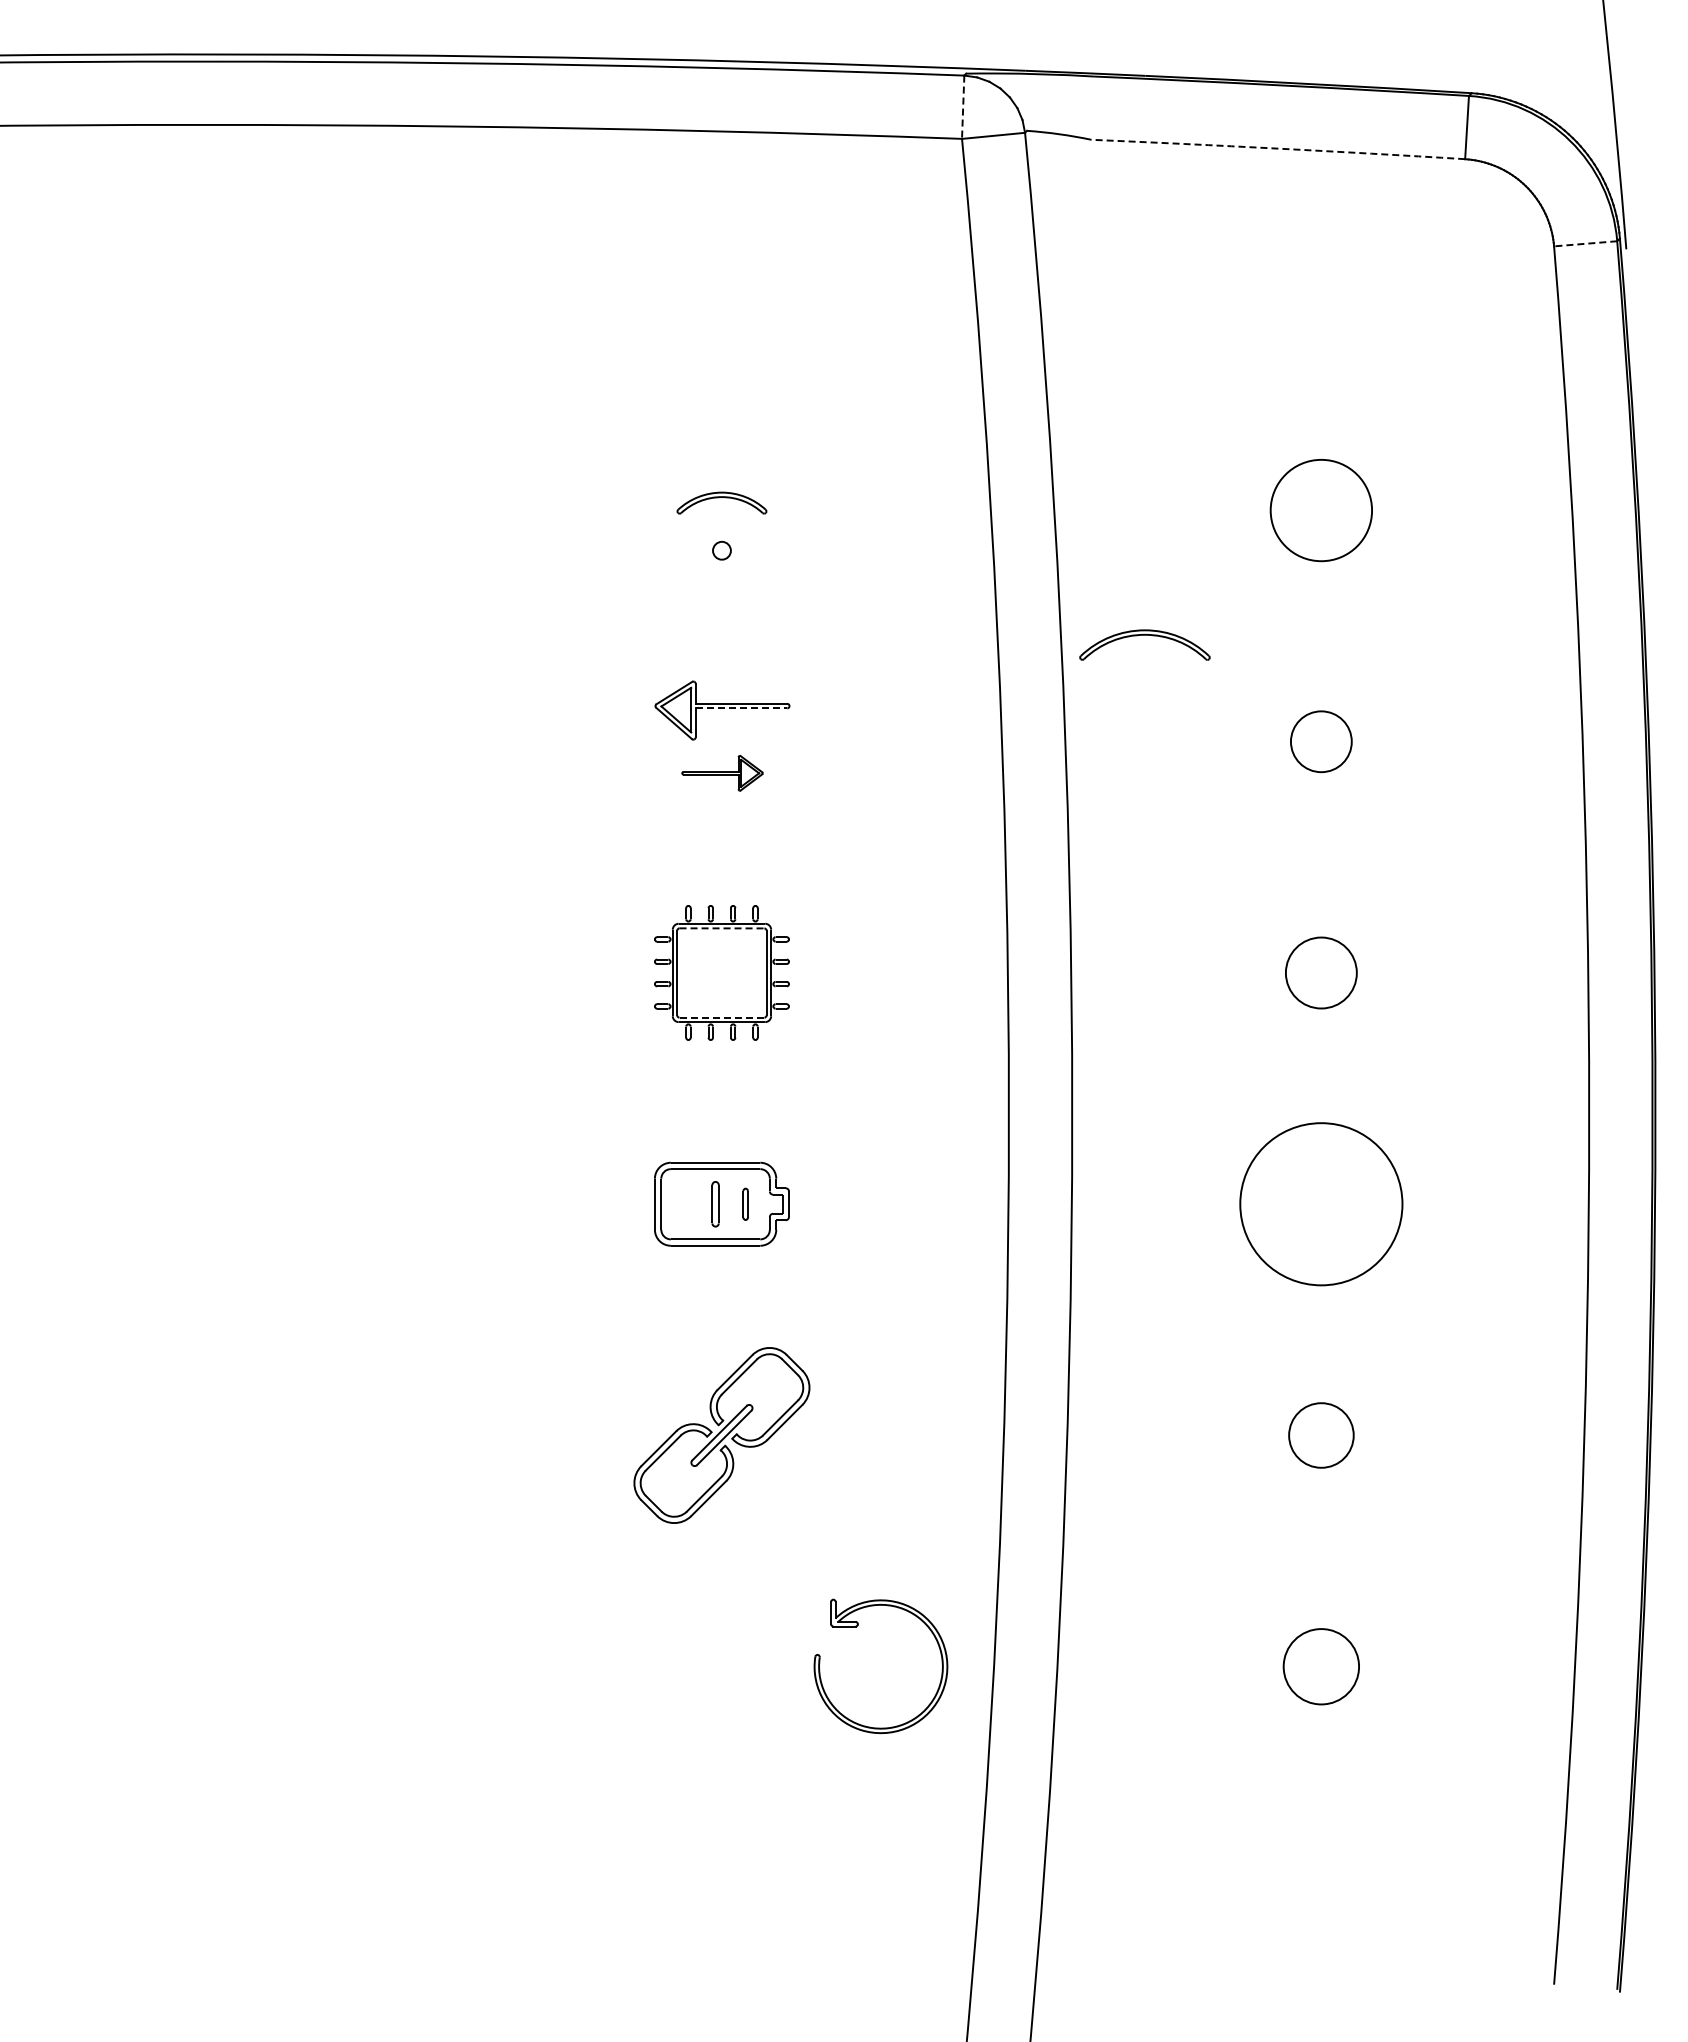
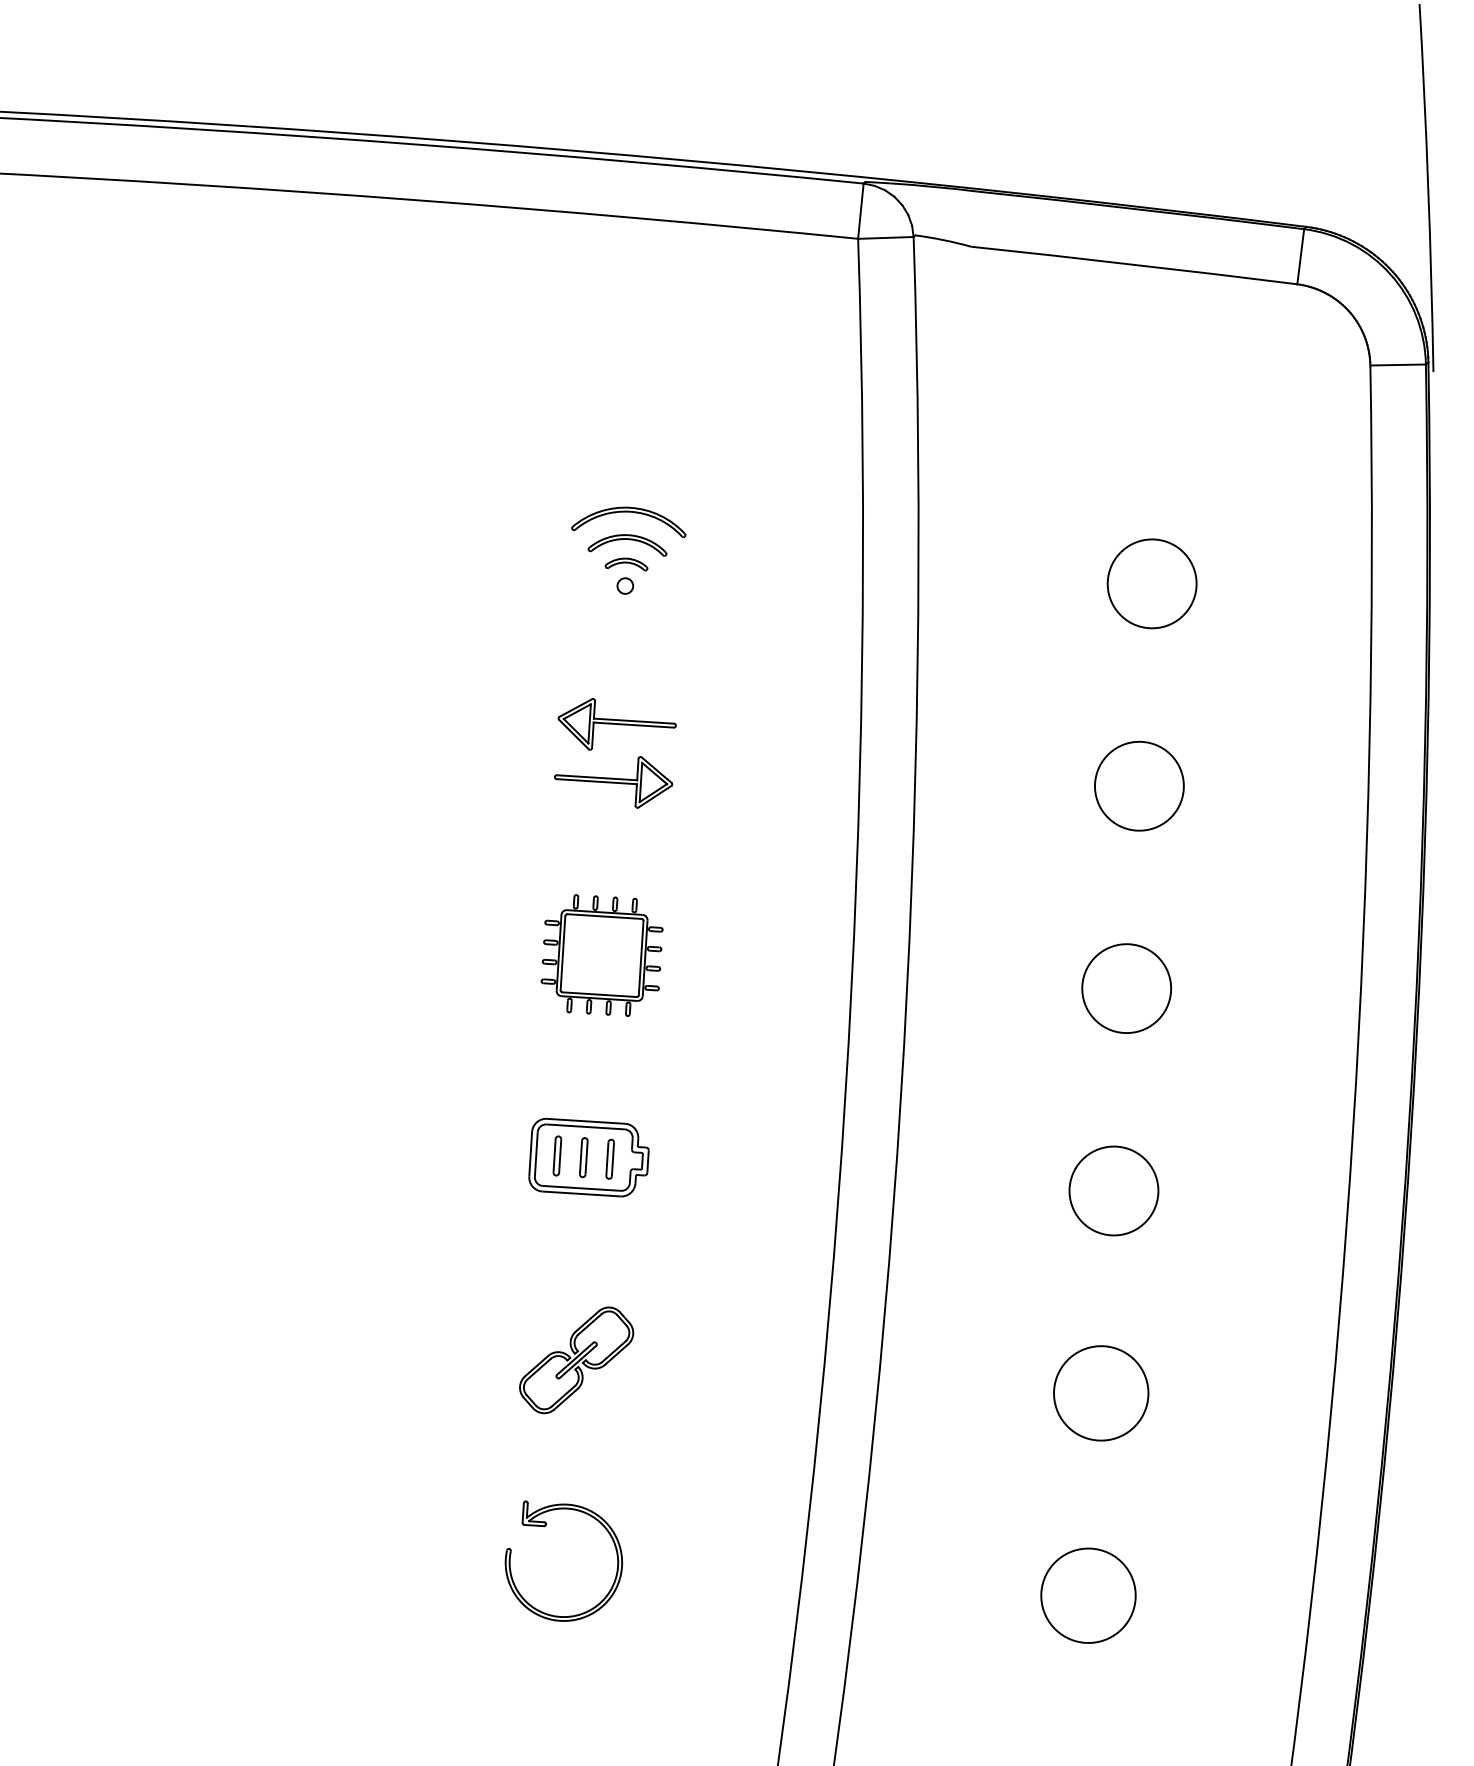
line: (963, 107) -> (861, 211), dashed -> solid
arc: (1278, 148) -> (1134, 264), dashed -> solid
line: (1585, 243) -> (1398, 364), dashed -> solid
part: (721, 525) -> (626, 563), added
part: (1144, 635) -> (629, 512), moved
line: (741, 708) -> (633, 725), dashed -> solid
circle: (1321, 741) -> (1139, 786), size x1.67
part: (722, 773) -> (613, 781), size x1.67
line: (722, 928) -> (605, 916), dashed -> solid
circle: (1321, 972) -> (1126, 988), size x1.43
line: (721, 1017) -> (599, 994), dashed -> solid
circle: (1321, 1203) -> (1114, 1190), size x0.62
part: (685, 1204) -> (557, 1156), added
part: (745, 1204) -> (609, 1159), size x1.43
part: (721, 1435) -> (576, 1360), size x0.71
circle: (1321, 1435) -> (1101, 1393), size x1.67
part: (856, 1627) -> (544, 1527), moved
circle: (1321, 1666) -> (1088, 1595), size x1.43

